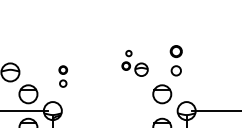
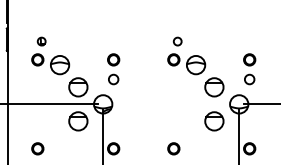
part: (176, 61) -> (249, 69), moved
part: (134, 62) -> (186, 55), size x1.43
part: (63, 76) -> (113, 69), size x1.43

